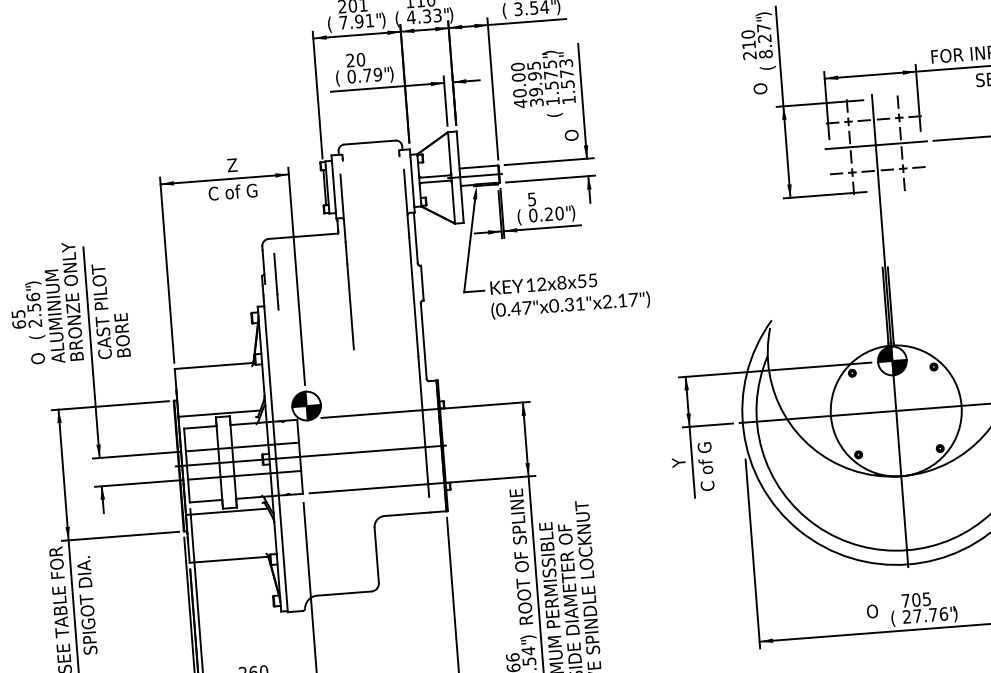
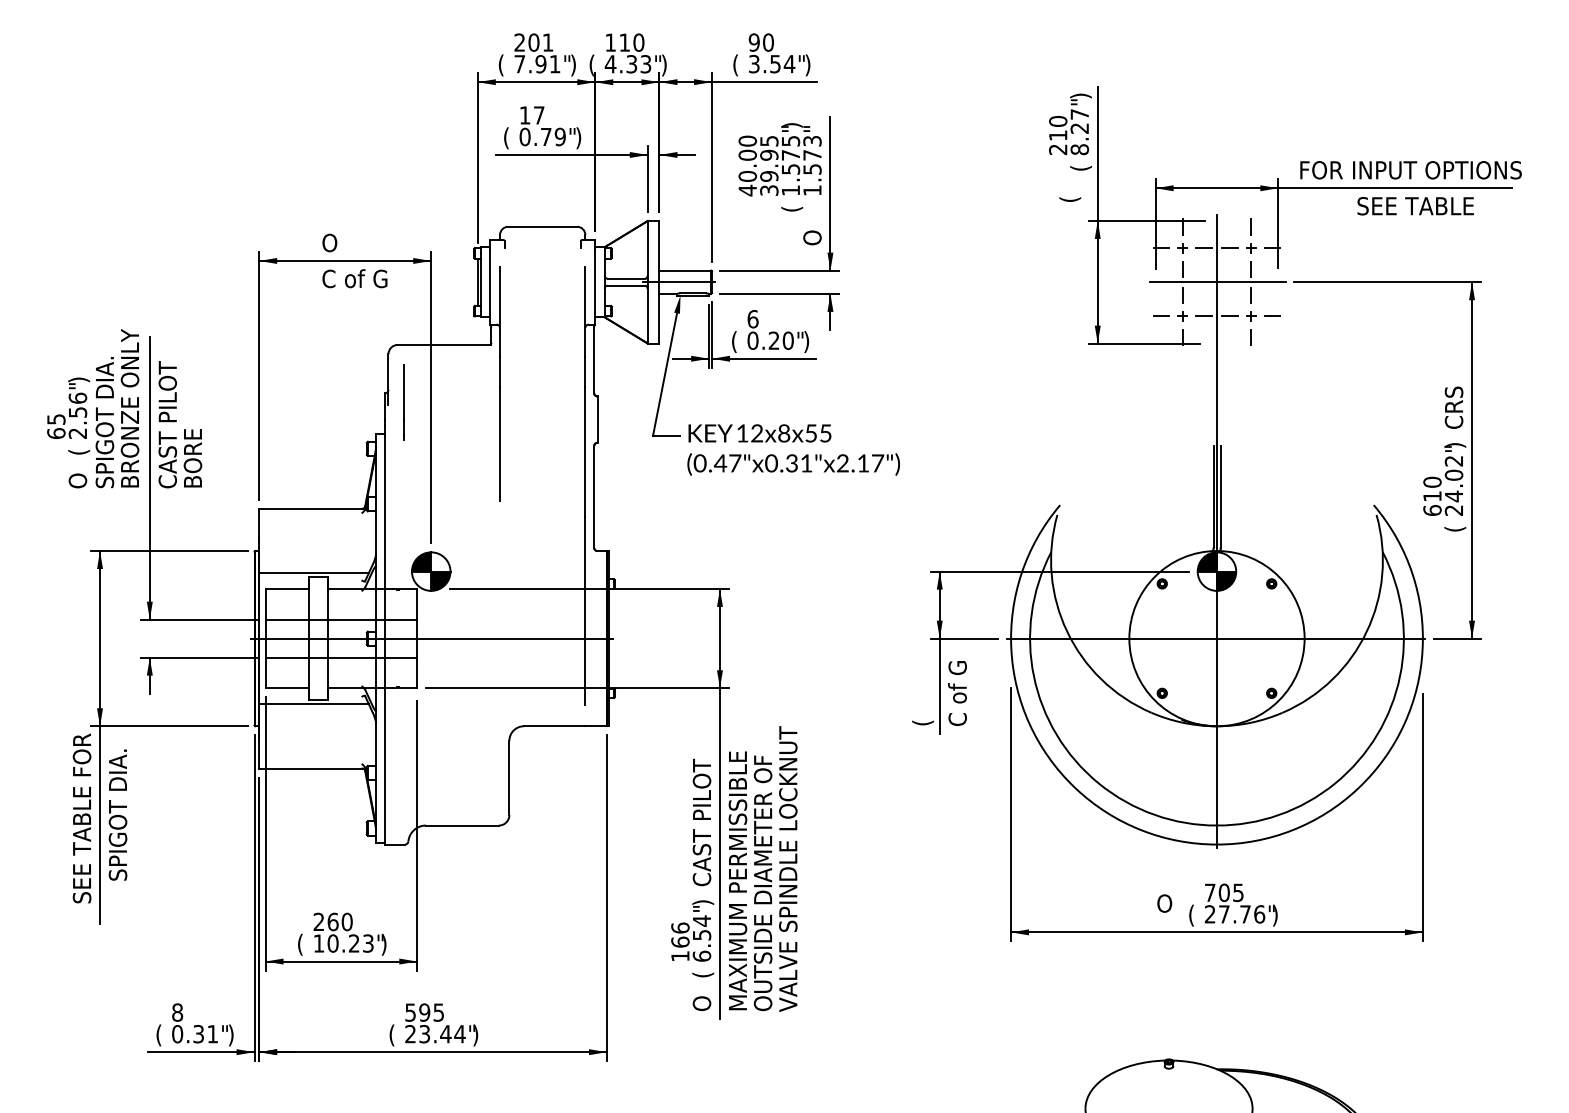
text: (355, 60) -> (531, 115), 20 -> 17
text: (761, 88) -> (1070, 194), O -> (
text: (221, 165) -> (342, 242), Z -> O
text: (531, 199) -> (752, 319), 5 -> 6
text: (54, 314) -> (104, 423), ALUMINIUM -> SPIGOT DIA.
text: (680, 474) -> (922, 701), Y -> (
text: (520, 556) -> (701, 794), ROOT OF SPLINE -> CAST PILOT

